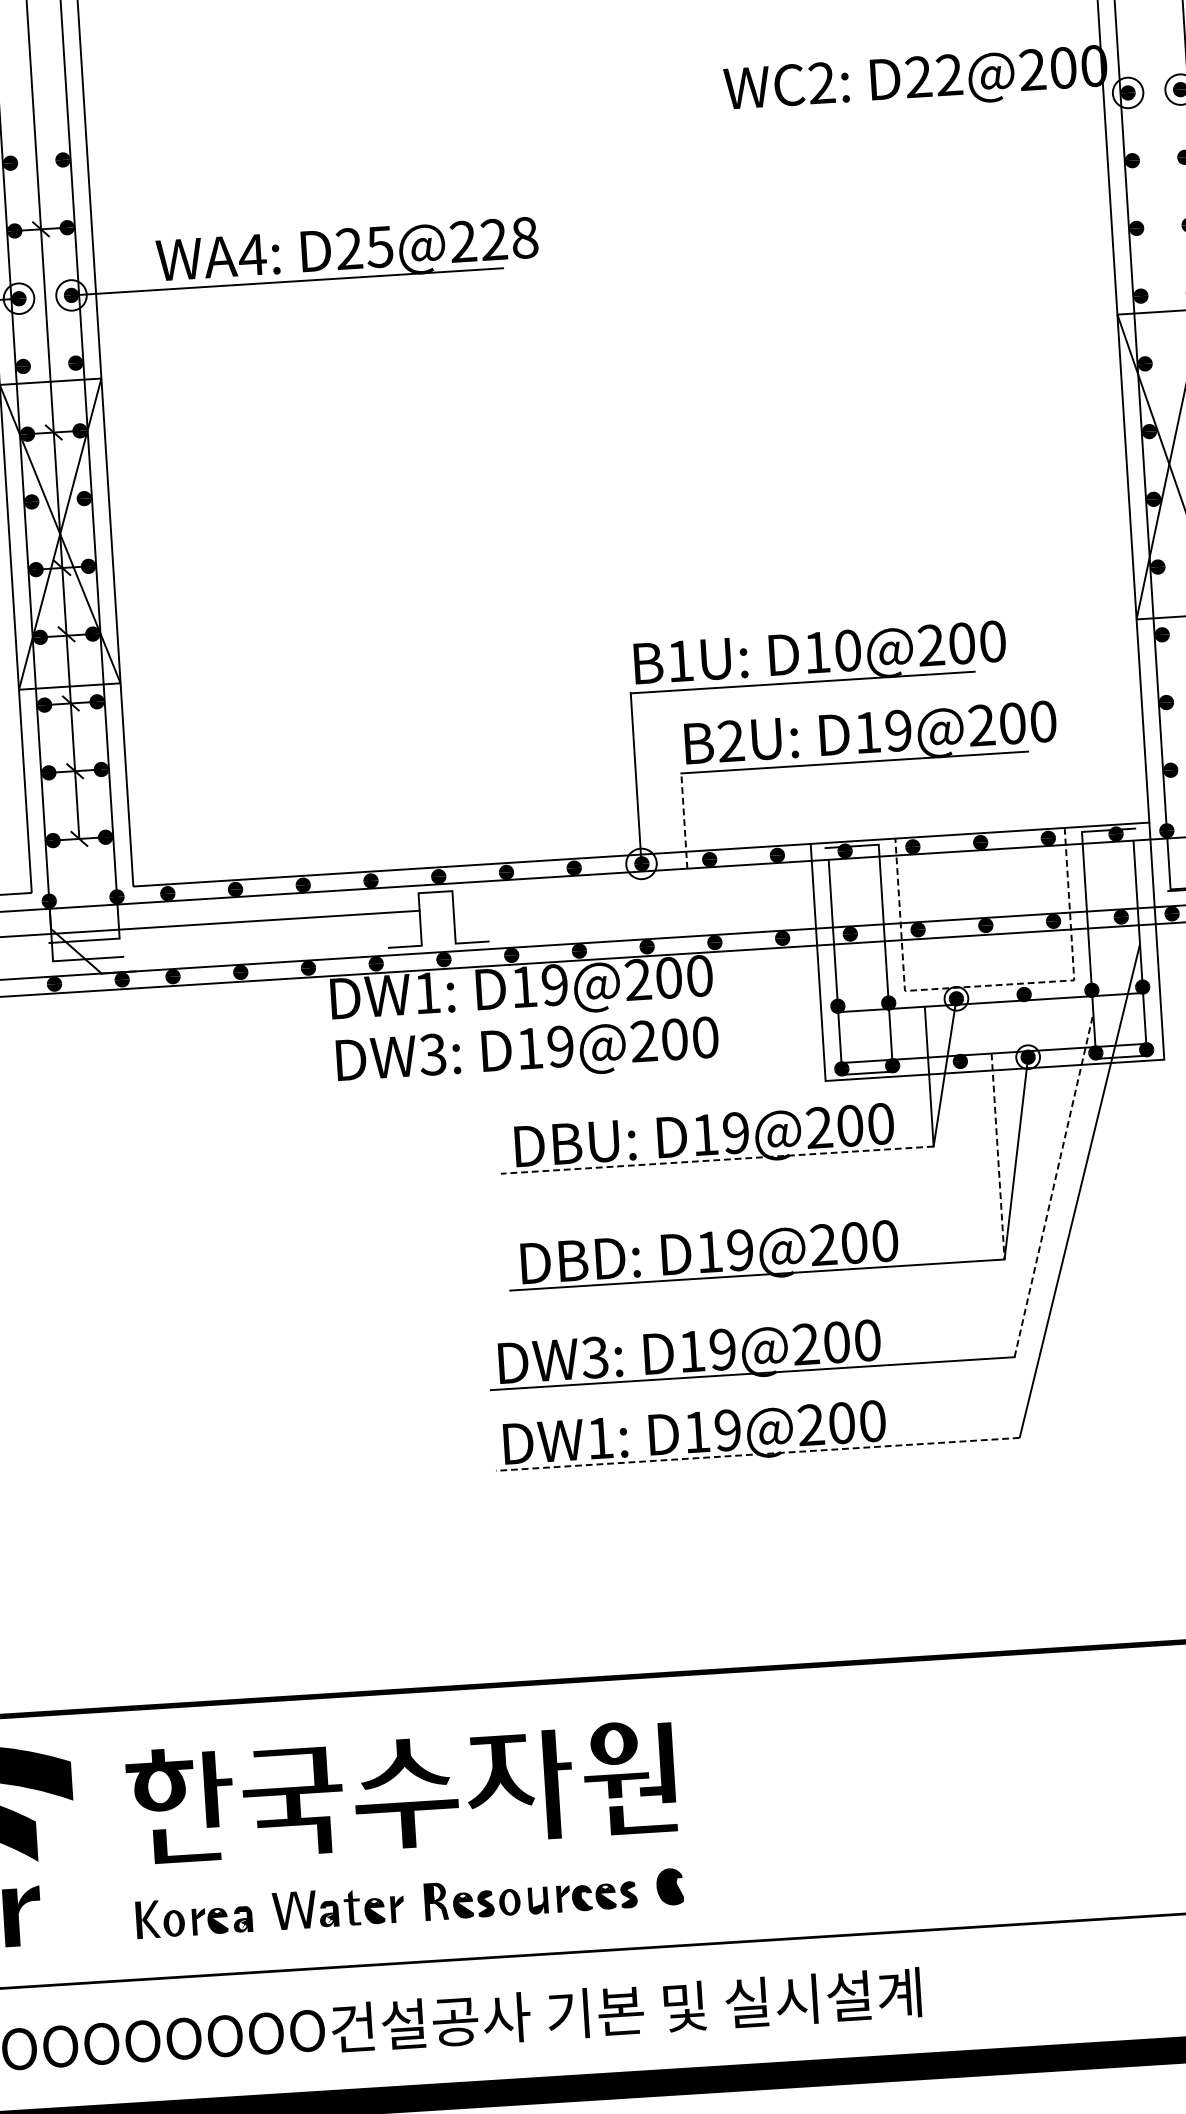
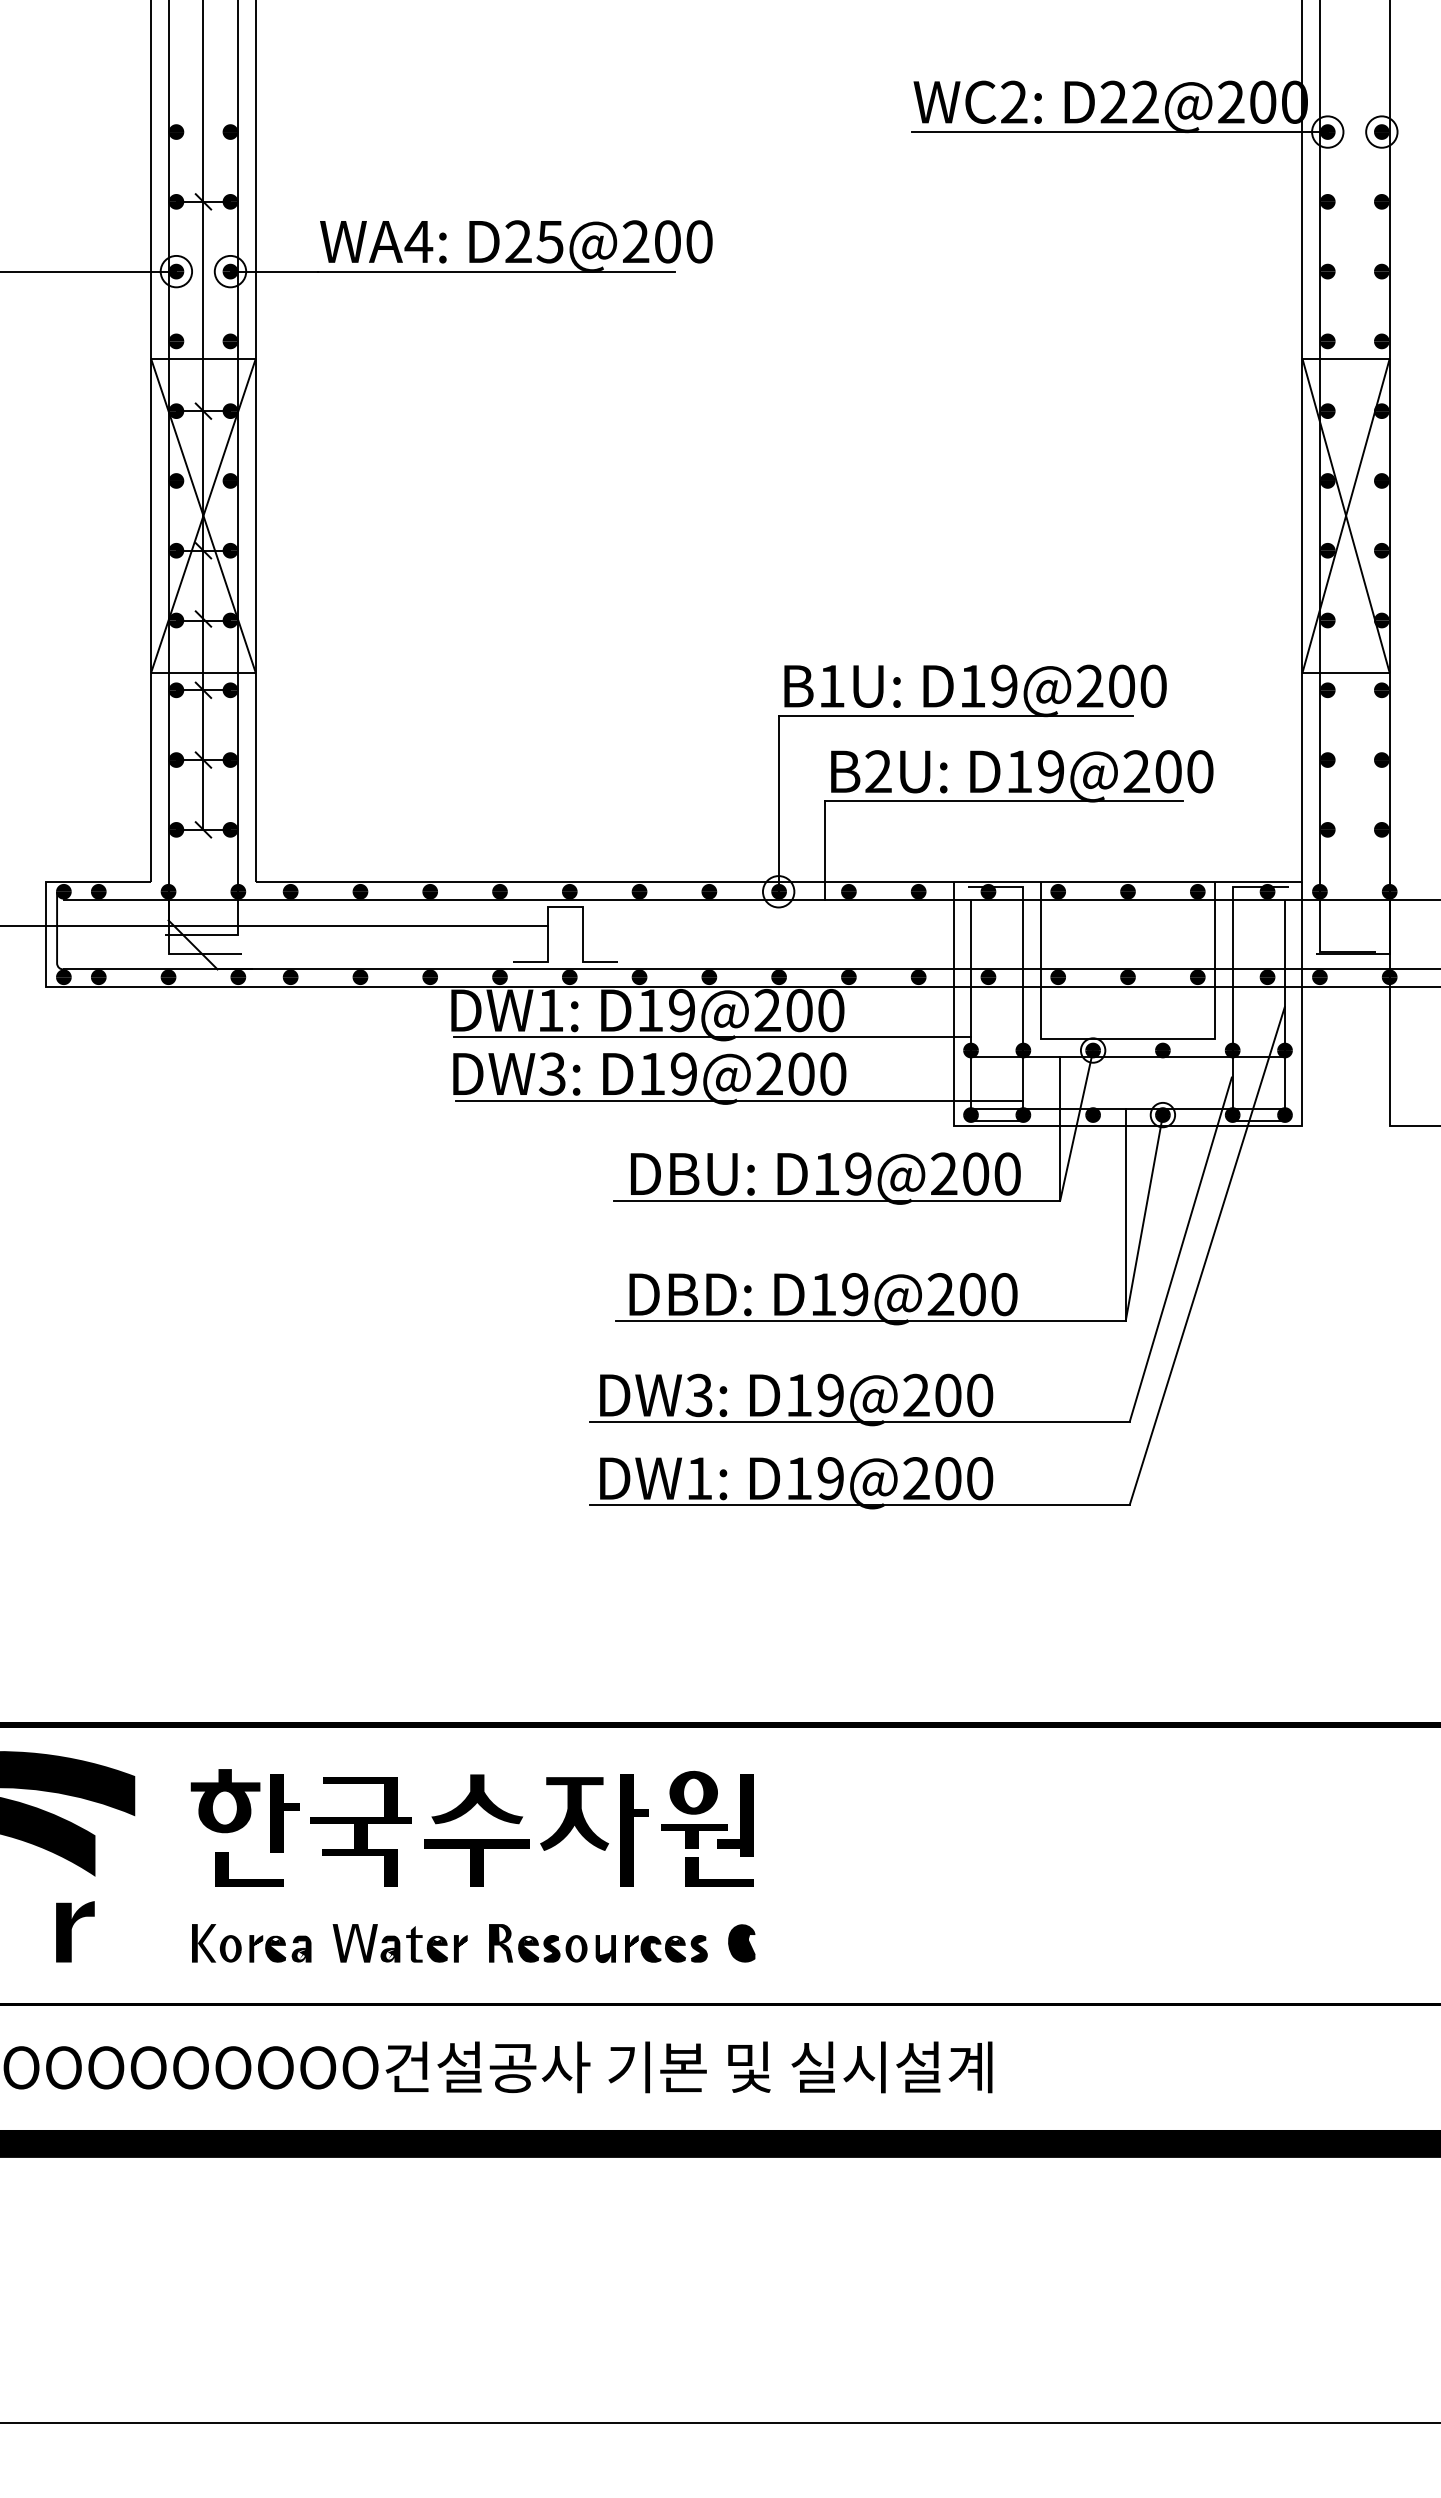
line: (925, 106) -> (1119, 132), added
text: (509, 238) -> (683, 241), D25@228 -> D25@200
text: (848, 649) -> (1004, 685), D10@200 -> D19@200
line: (684, 820) -> (825, 850), dashed -> solid
line: (989, 986) -> (1127, 1039), dashed -> solid
line: (586, 1009) -> (712, 1037), added
line: (616, 1068) -> (739, 1100), added
line: (997, 1156) -> (1125, 1215), dashed -> solid
line: (717, 1159) -> (837, 1200), dashed -> solid
line: (1054, 1185) -> (1181, 1248), dashed -> solid
line: (757, 1454) -> (859, 1505), dashed -> solid

